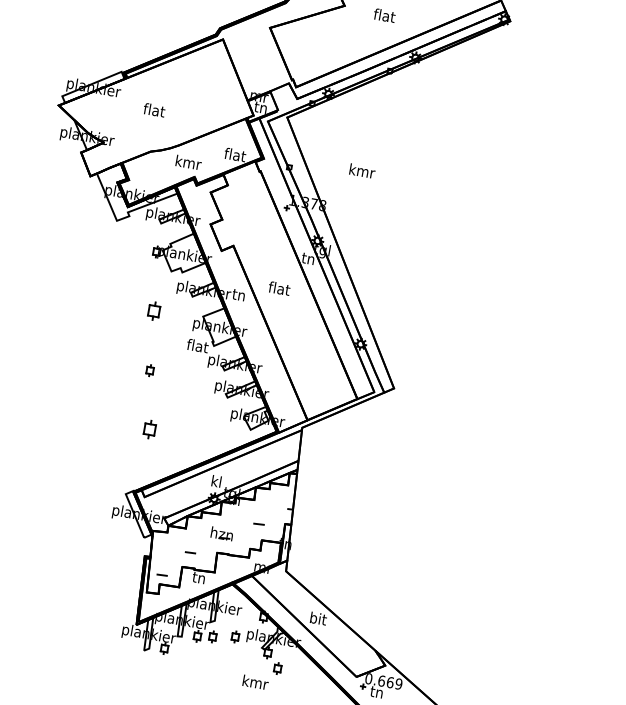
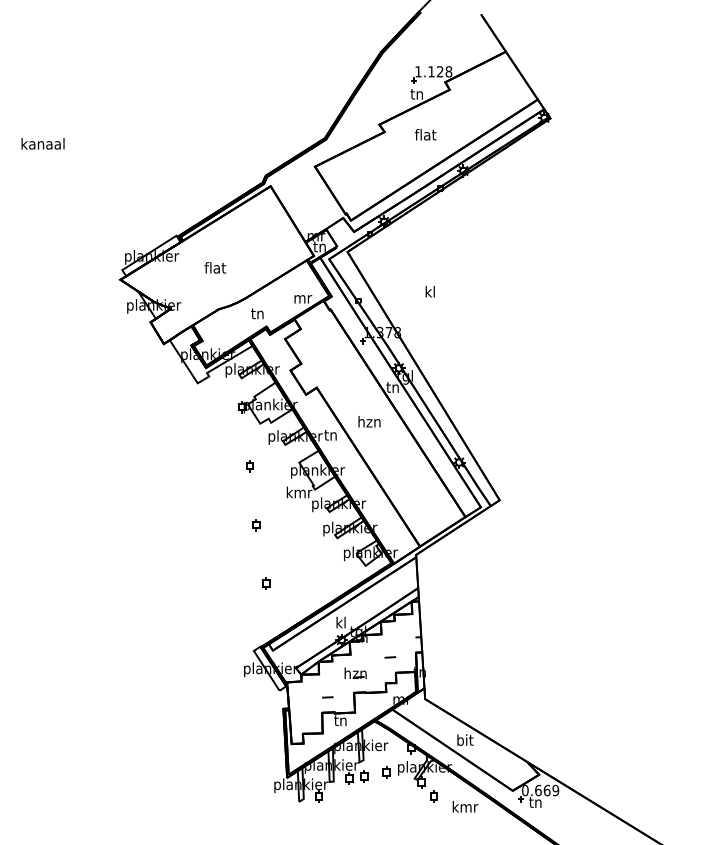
text: (235, 154) -> (302, 297), flat -> mr
text: (188, 162) -> (258, 313), kmr -> tn
text: (362, 170) -> (430, 291), kmr -> kl
text: (279, 288) -> (369, 421), flat -> hzn
part: (153, 311) -> (249, 466), size x0.62
text: (198, 346) -> (299, 492), flat -> kmr
part: (149, 429) -> (266, 583), size x0.62
line: (161, 575) -> (303, 724), removed
text: (255, 682) -> (465, 806), moved

